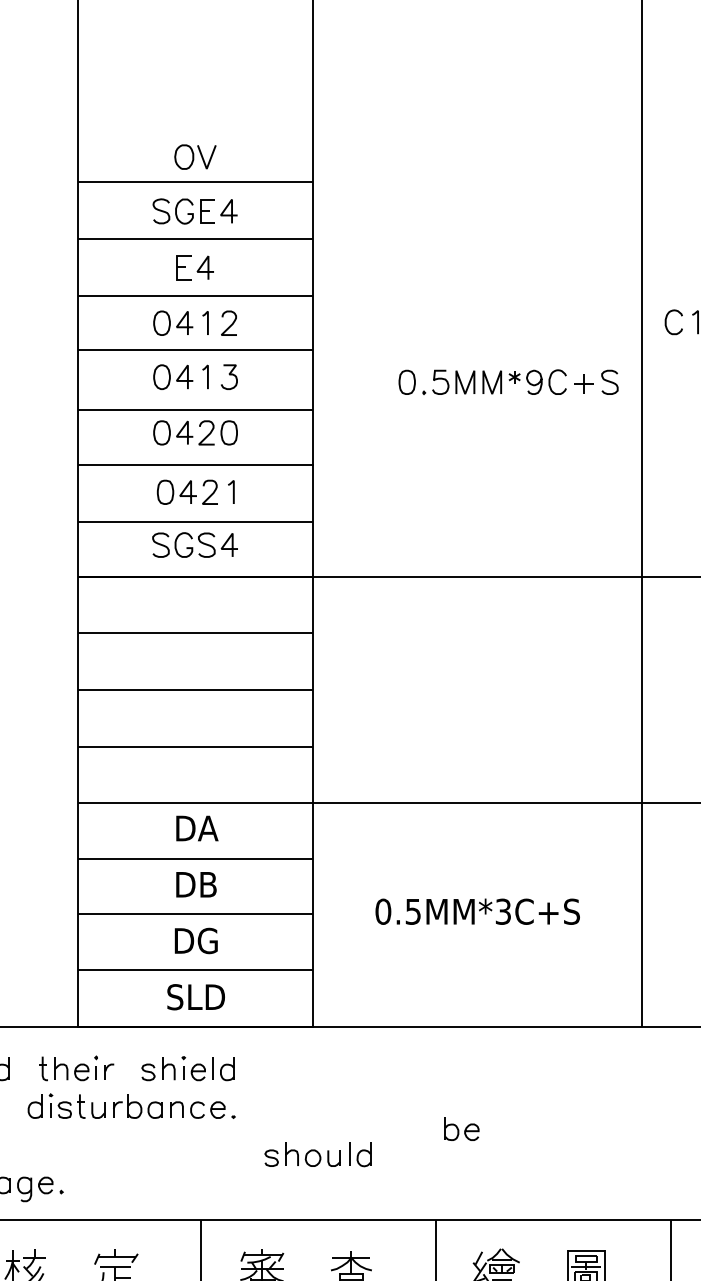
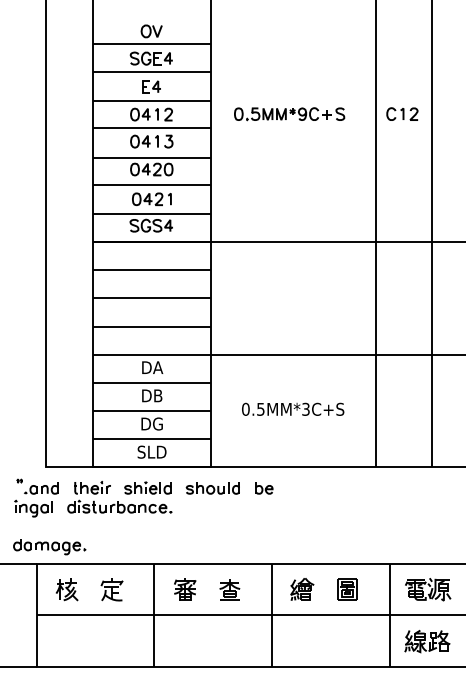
part: (508, 382) -> (289, 114), moved
part: (462, 1129) -> (264, 488), moved
part: (316, 1155) -> (212, 488), moved

